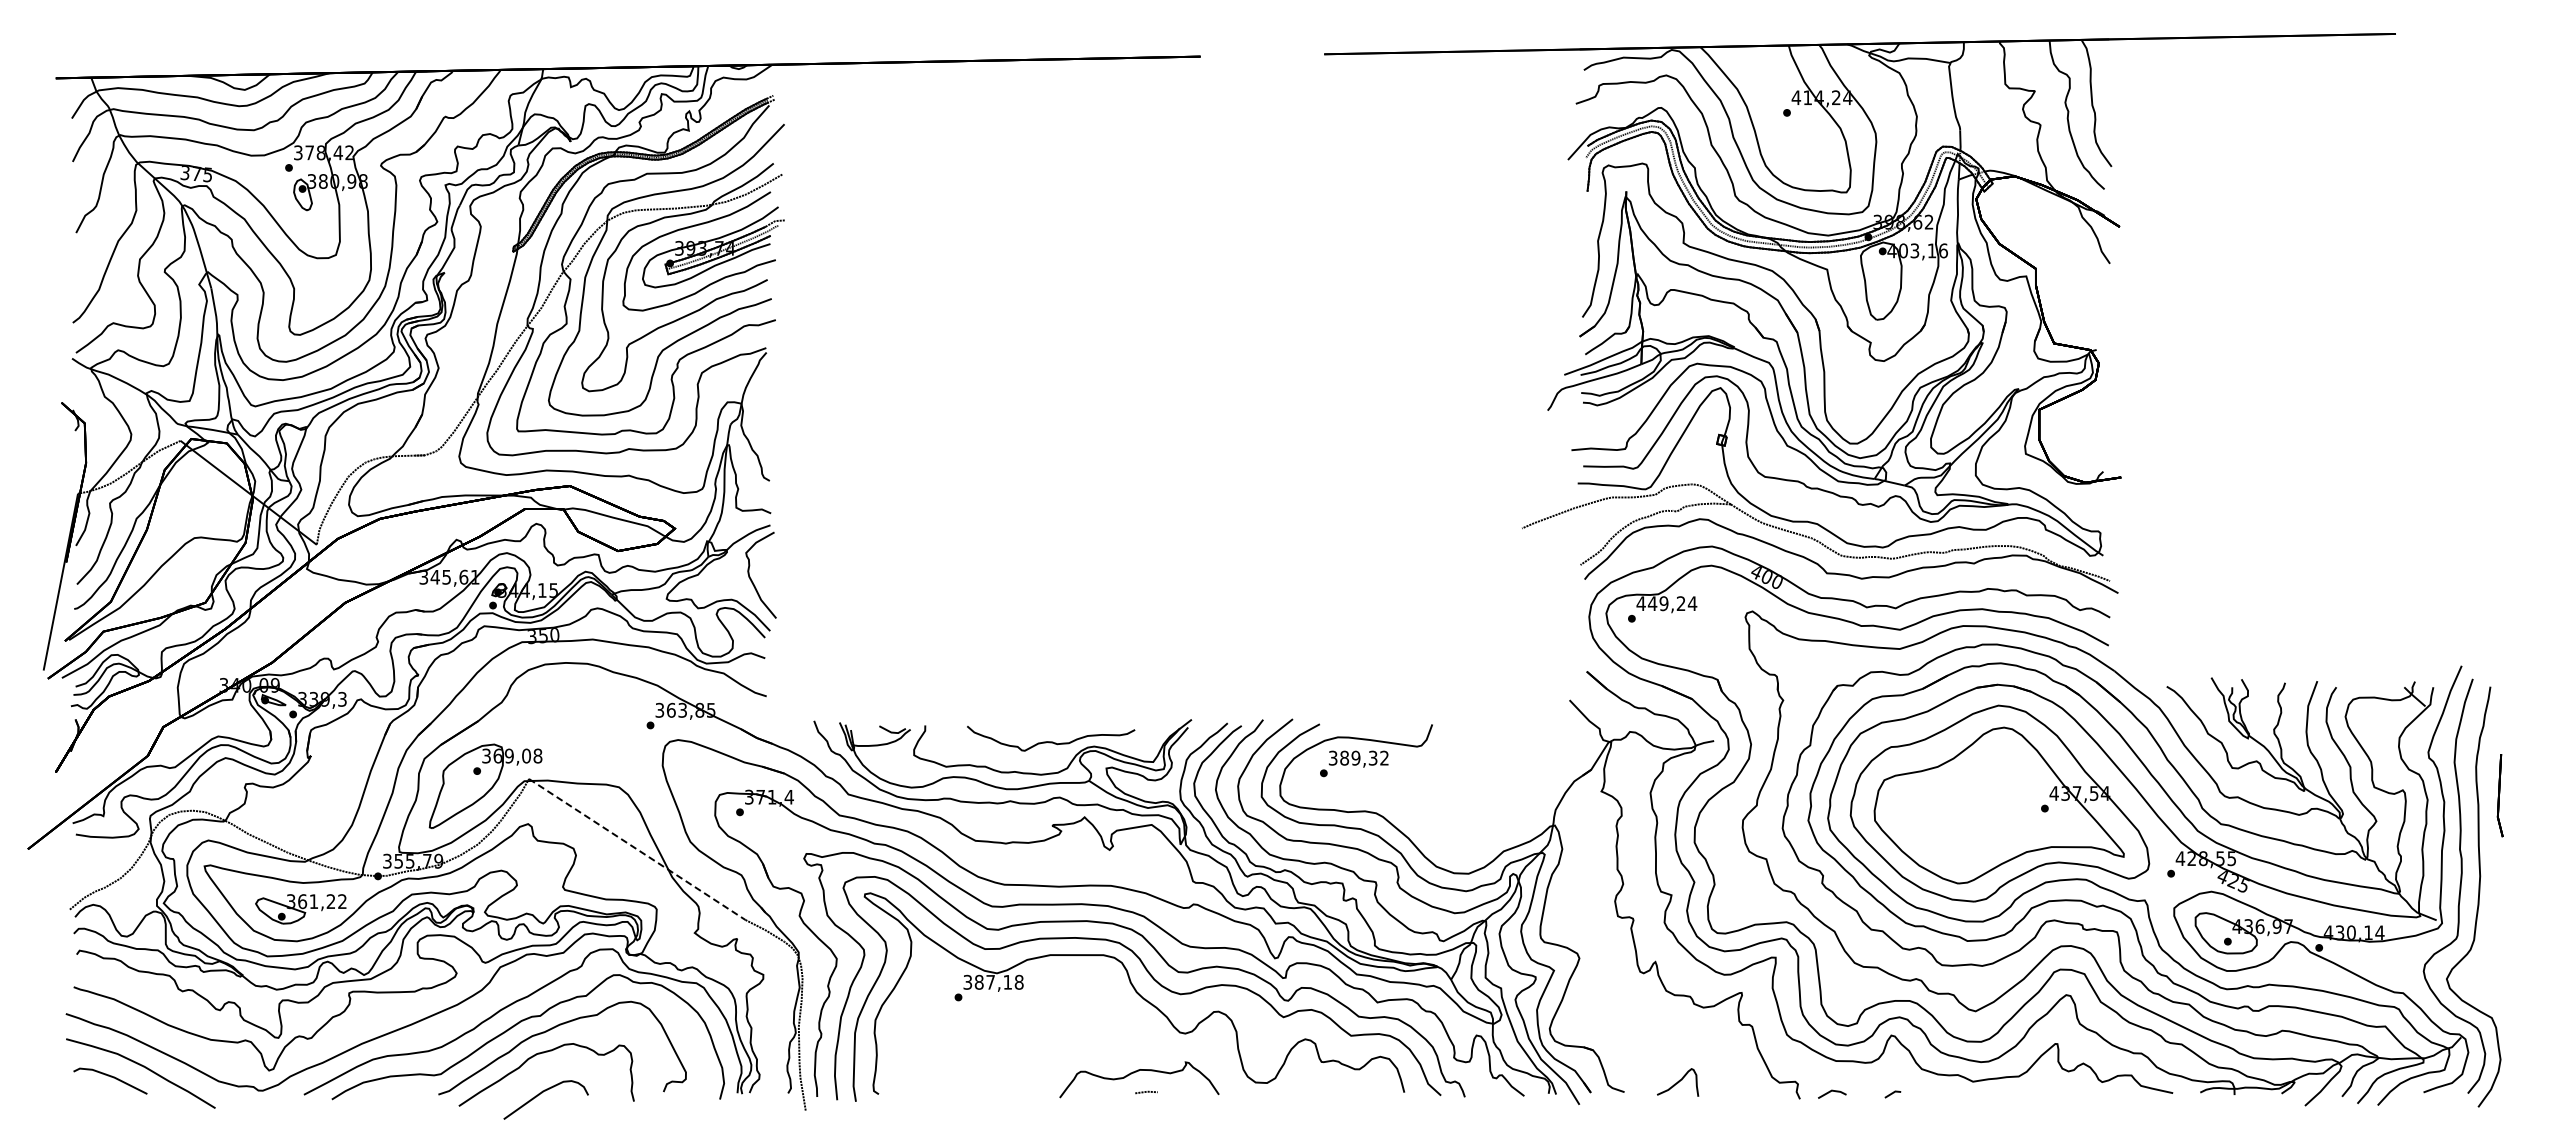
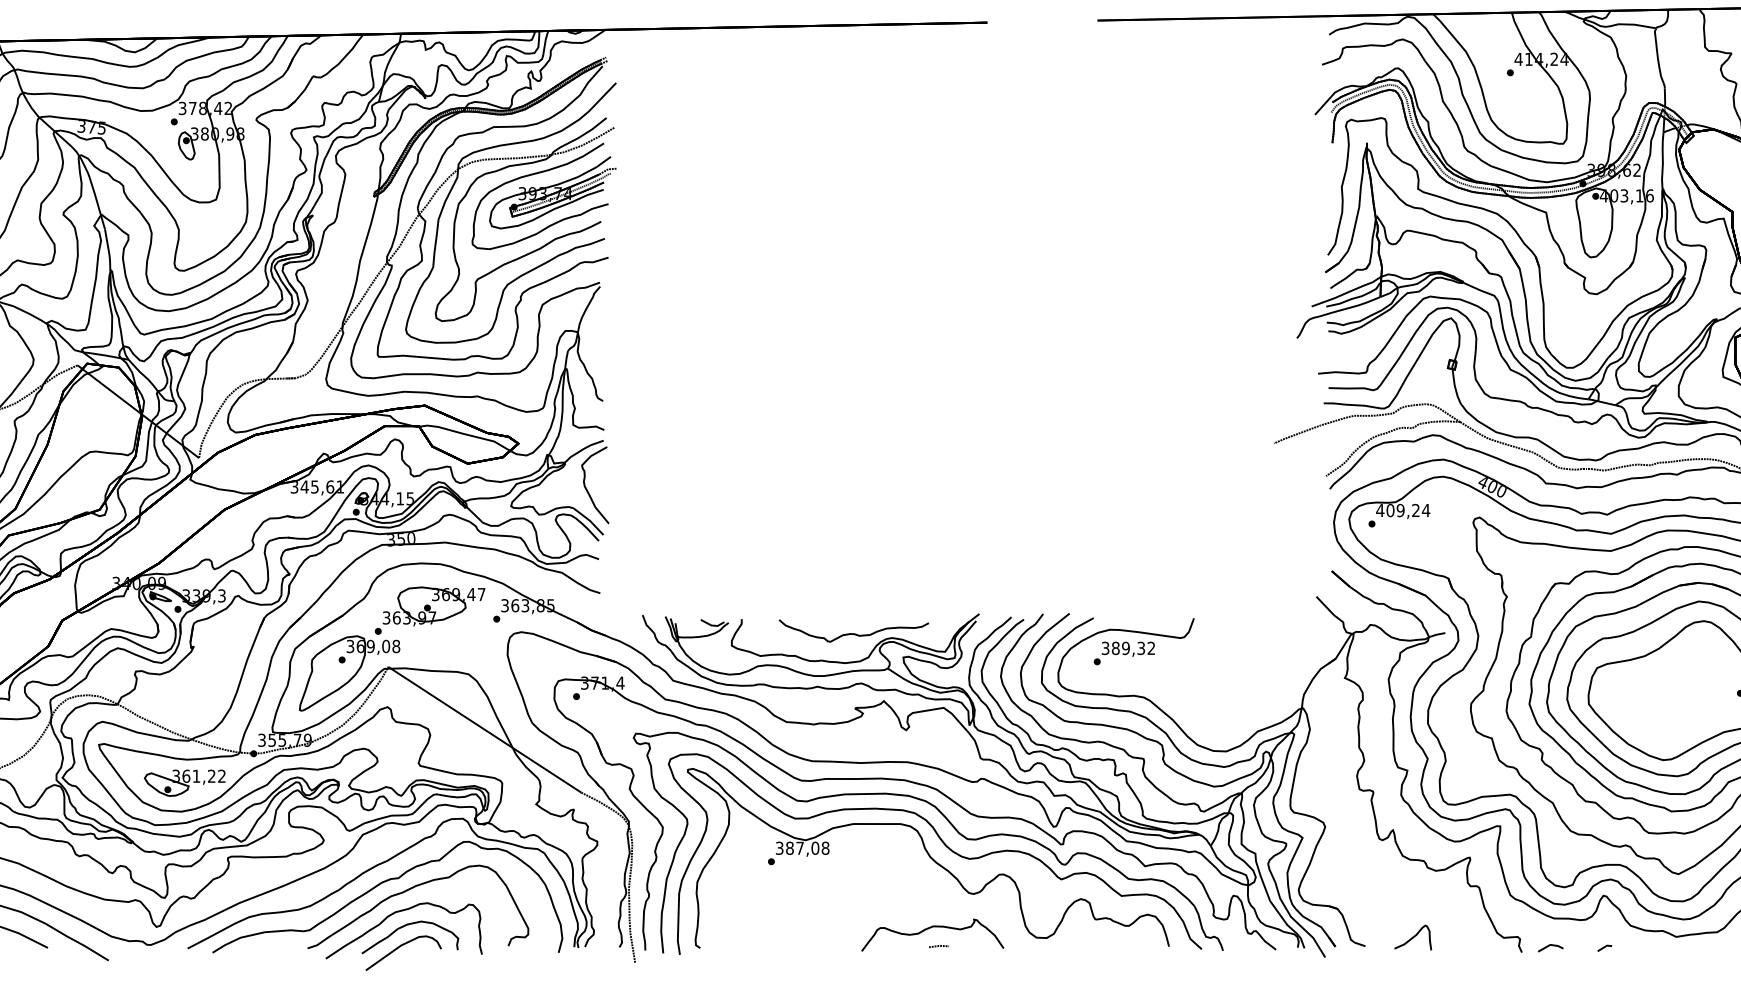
text: (1652, 603) -> (1390, 510), 449,24 -> 409,24
part: (575, 715) -> (429, 610), added
line: (637, 849) -> (485, 729), dashed -> solid
text: (1007, 981) -> (815, 847), 387,18 -> 387,08
part: (547, 1070) -> (404, 926), added

